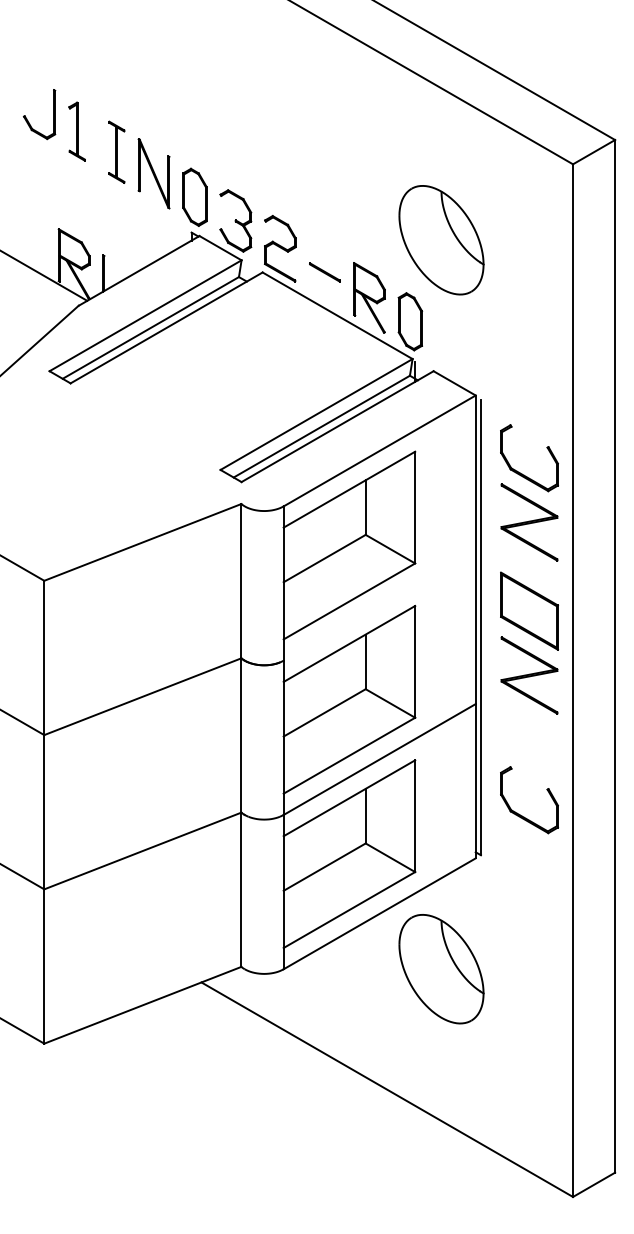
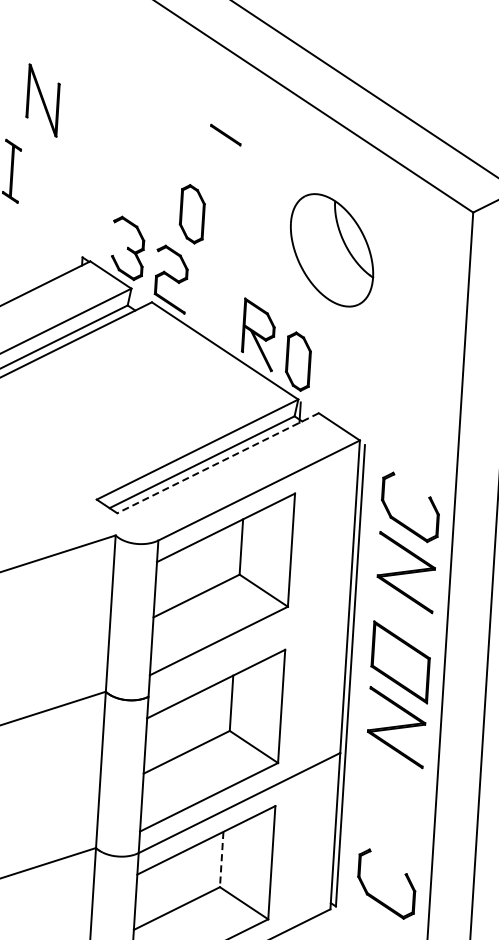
part: (153, 173) -> (42, 100), moved
part: (194, 196) -> (191, 213), moved
part: (441, 240) -> (331, 250), moved
line: (324, 272) -> (225, 135), moved
line: (337, 426) -> (217, 463), solid -> dashed
part: (522, 815) -> (378, 899), moved
line: (365, 816) -> (221, 859), solid -> dashed

